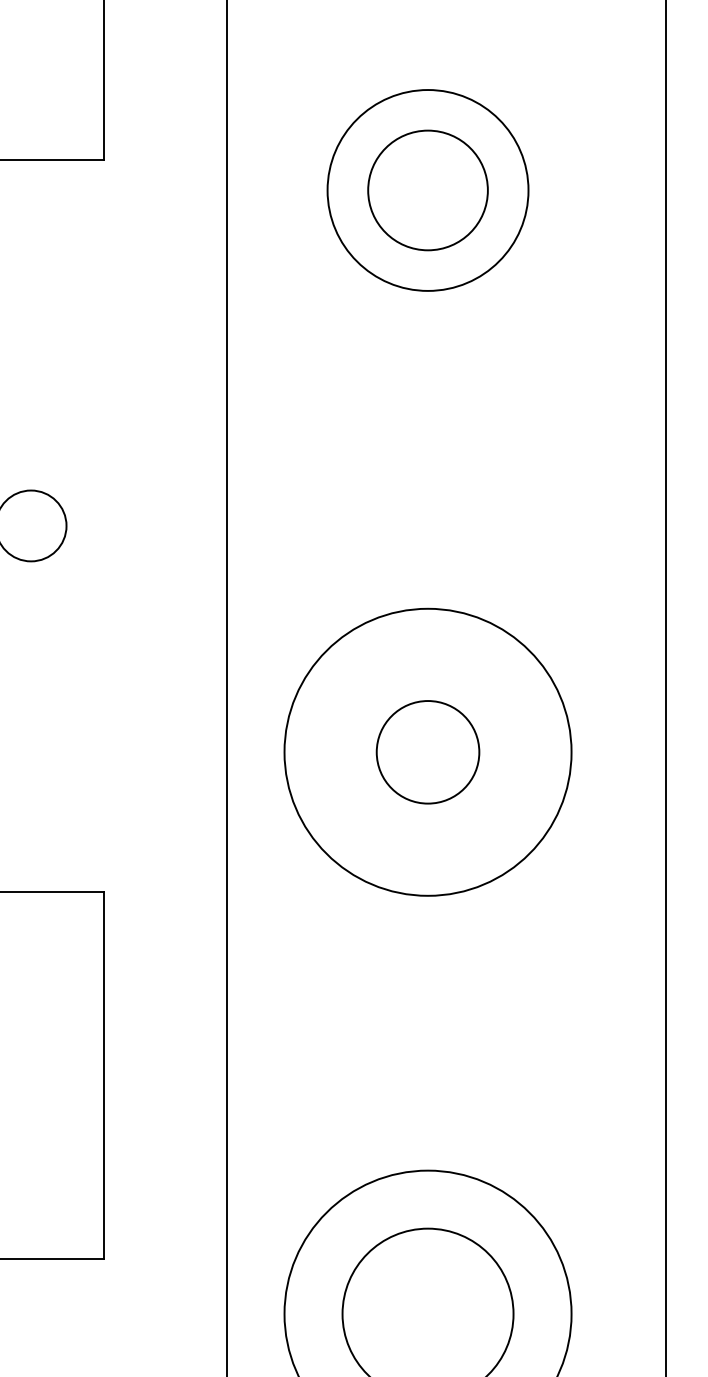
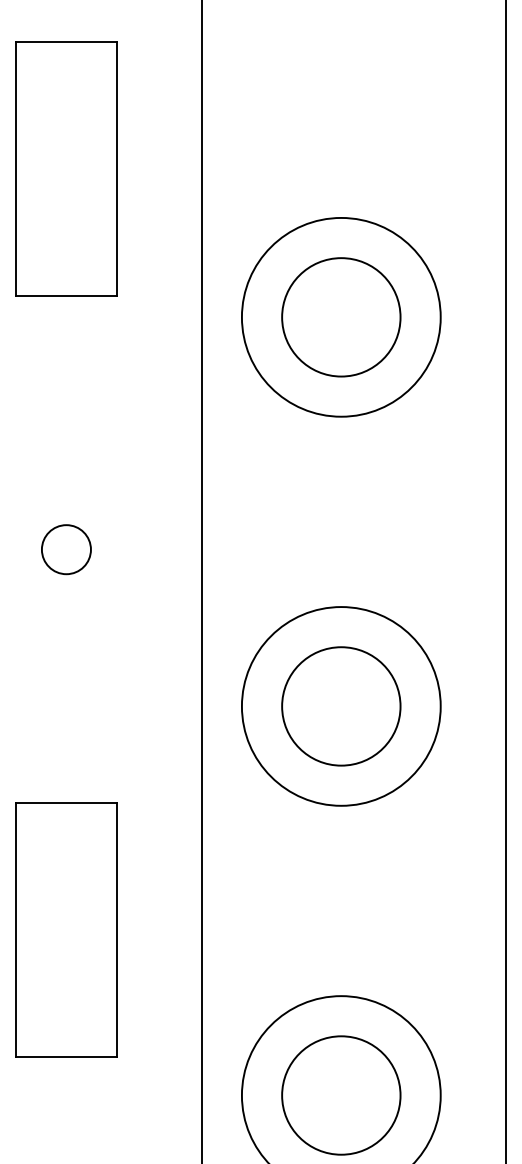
circle: (426, 189) -> (340, 316), size x1.43
circle: (428, 190) -> (341, 317), size x1.43
circle: (428, 752) -> (341, 706), size x1.67

